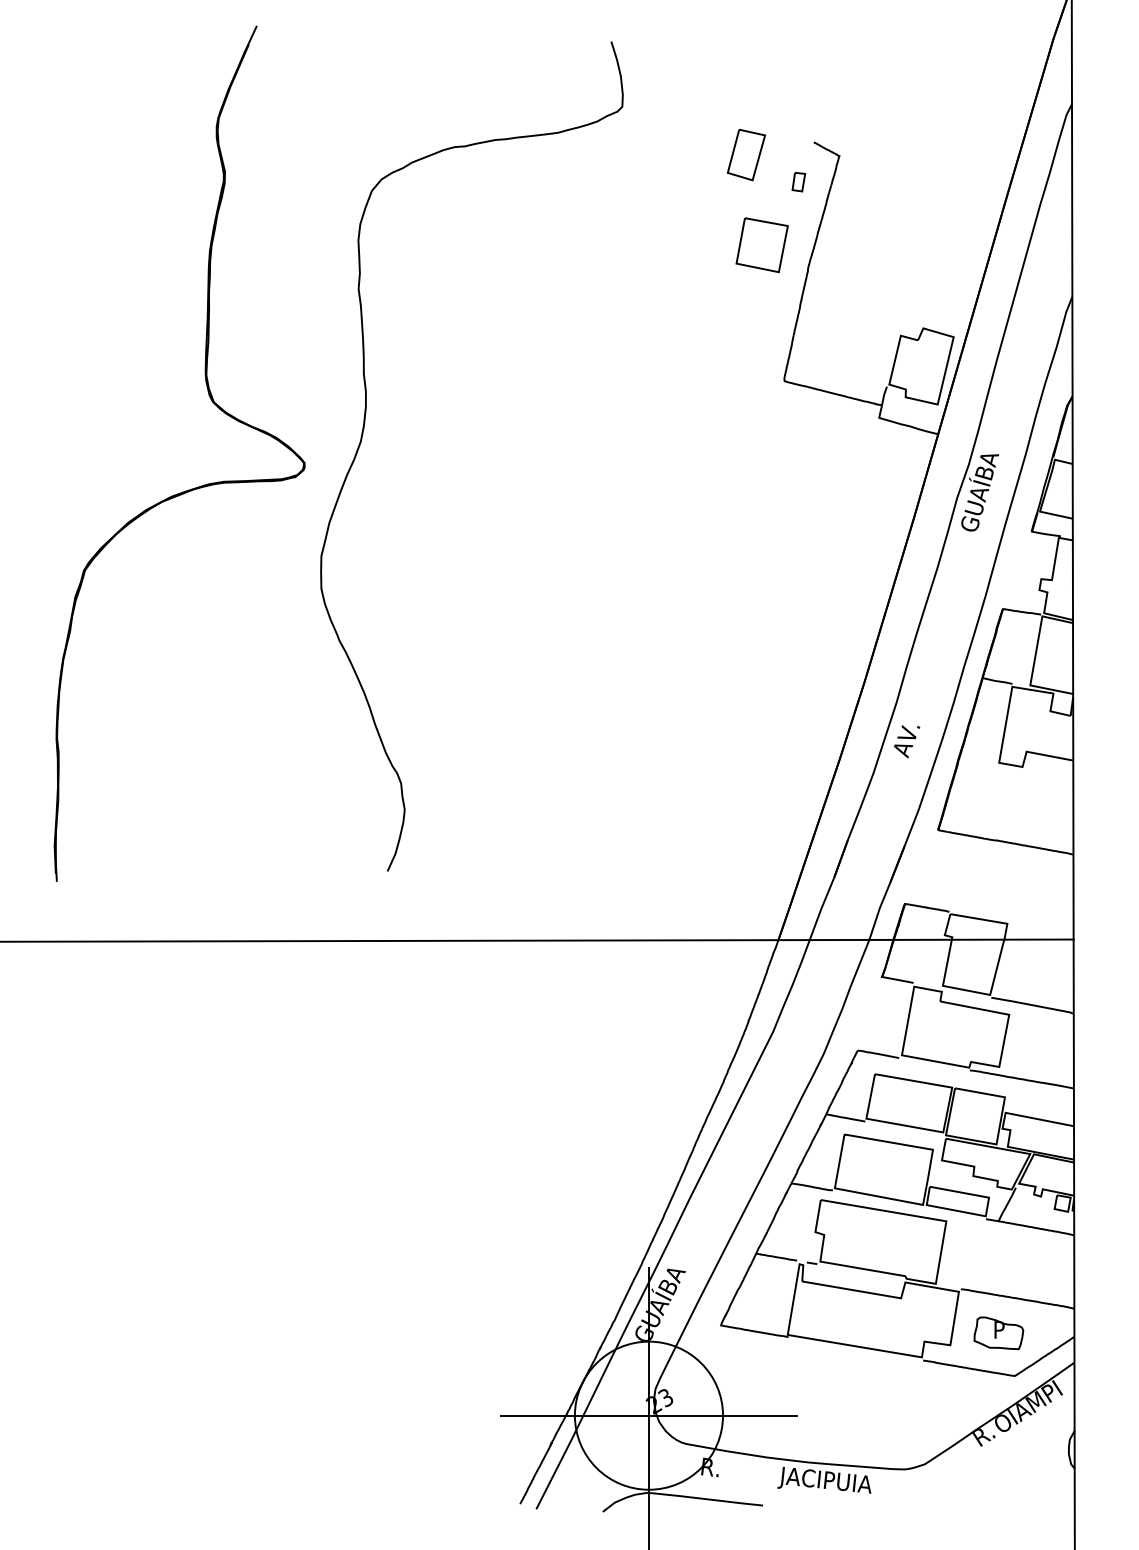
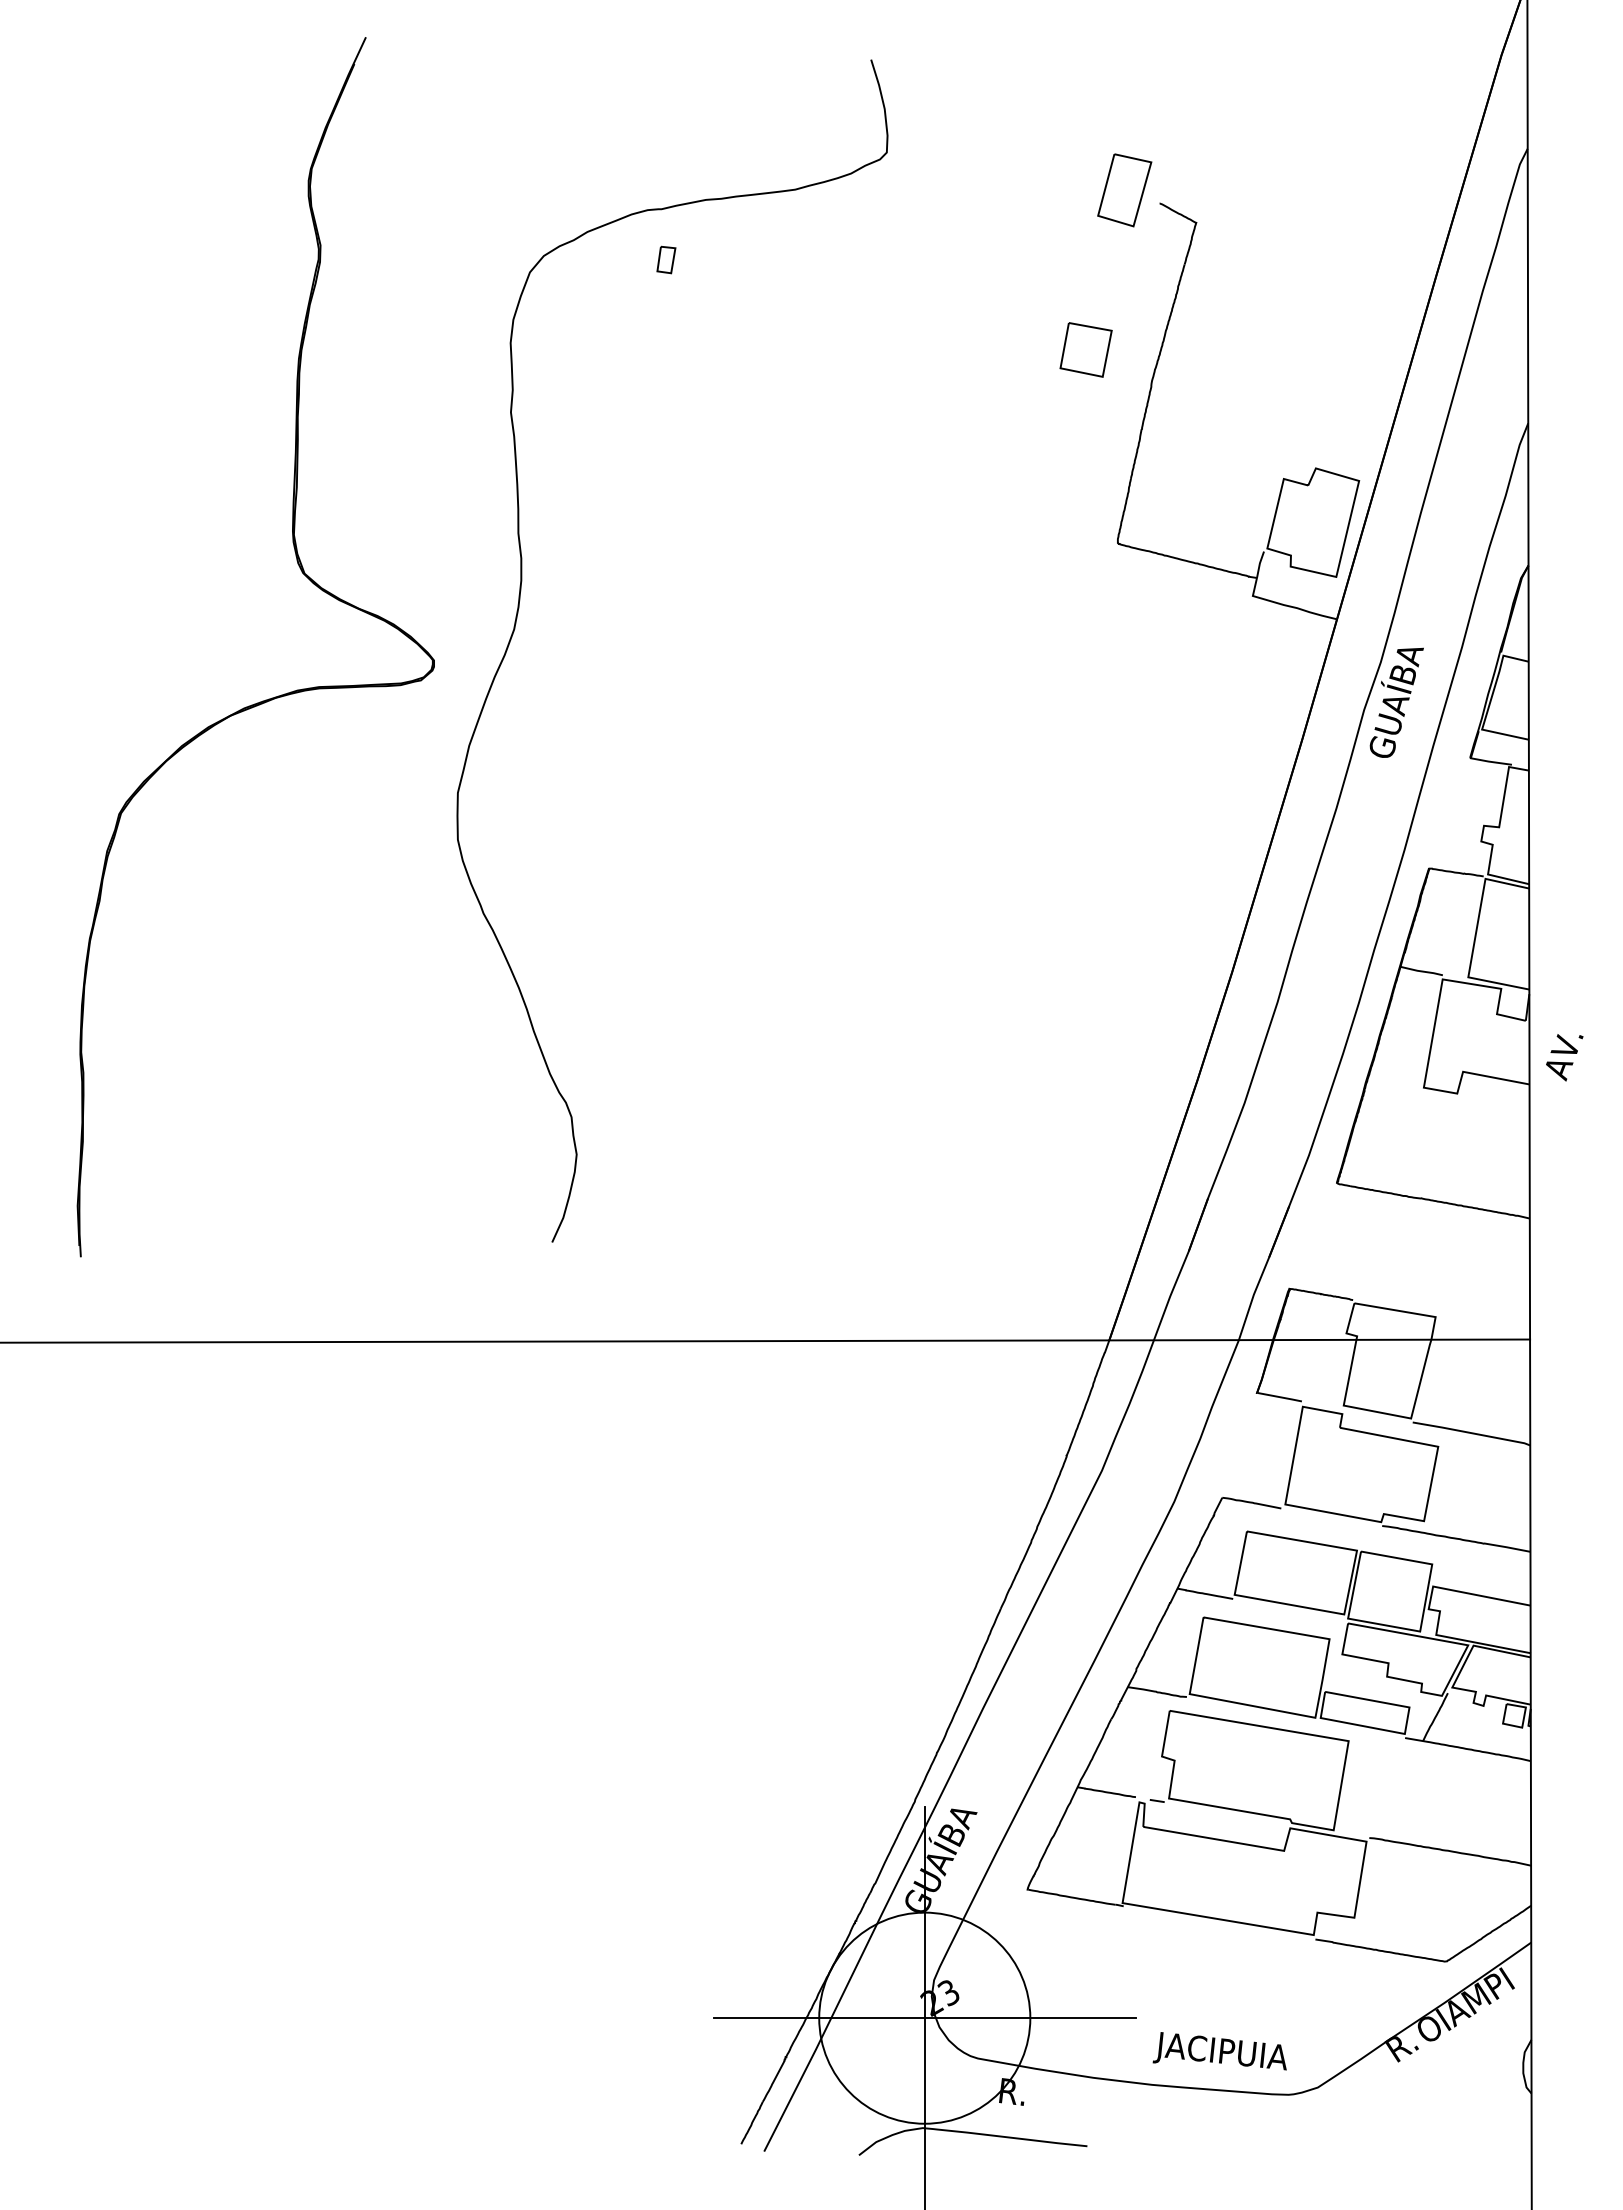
part: (746, 155) -> (1124, 190), moved
part: (798, 181) -> (666, 259), moved
part: (761, 244) -> (1085, 349), size x0.7
text: (906, 741) -> (1564, 1057), moved
part: (998, 1333) -> (1423, 1900), removed
text: (824, 1480) -> (1219, 2051), moved

